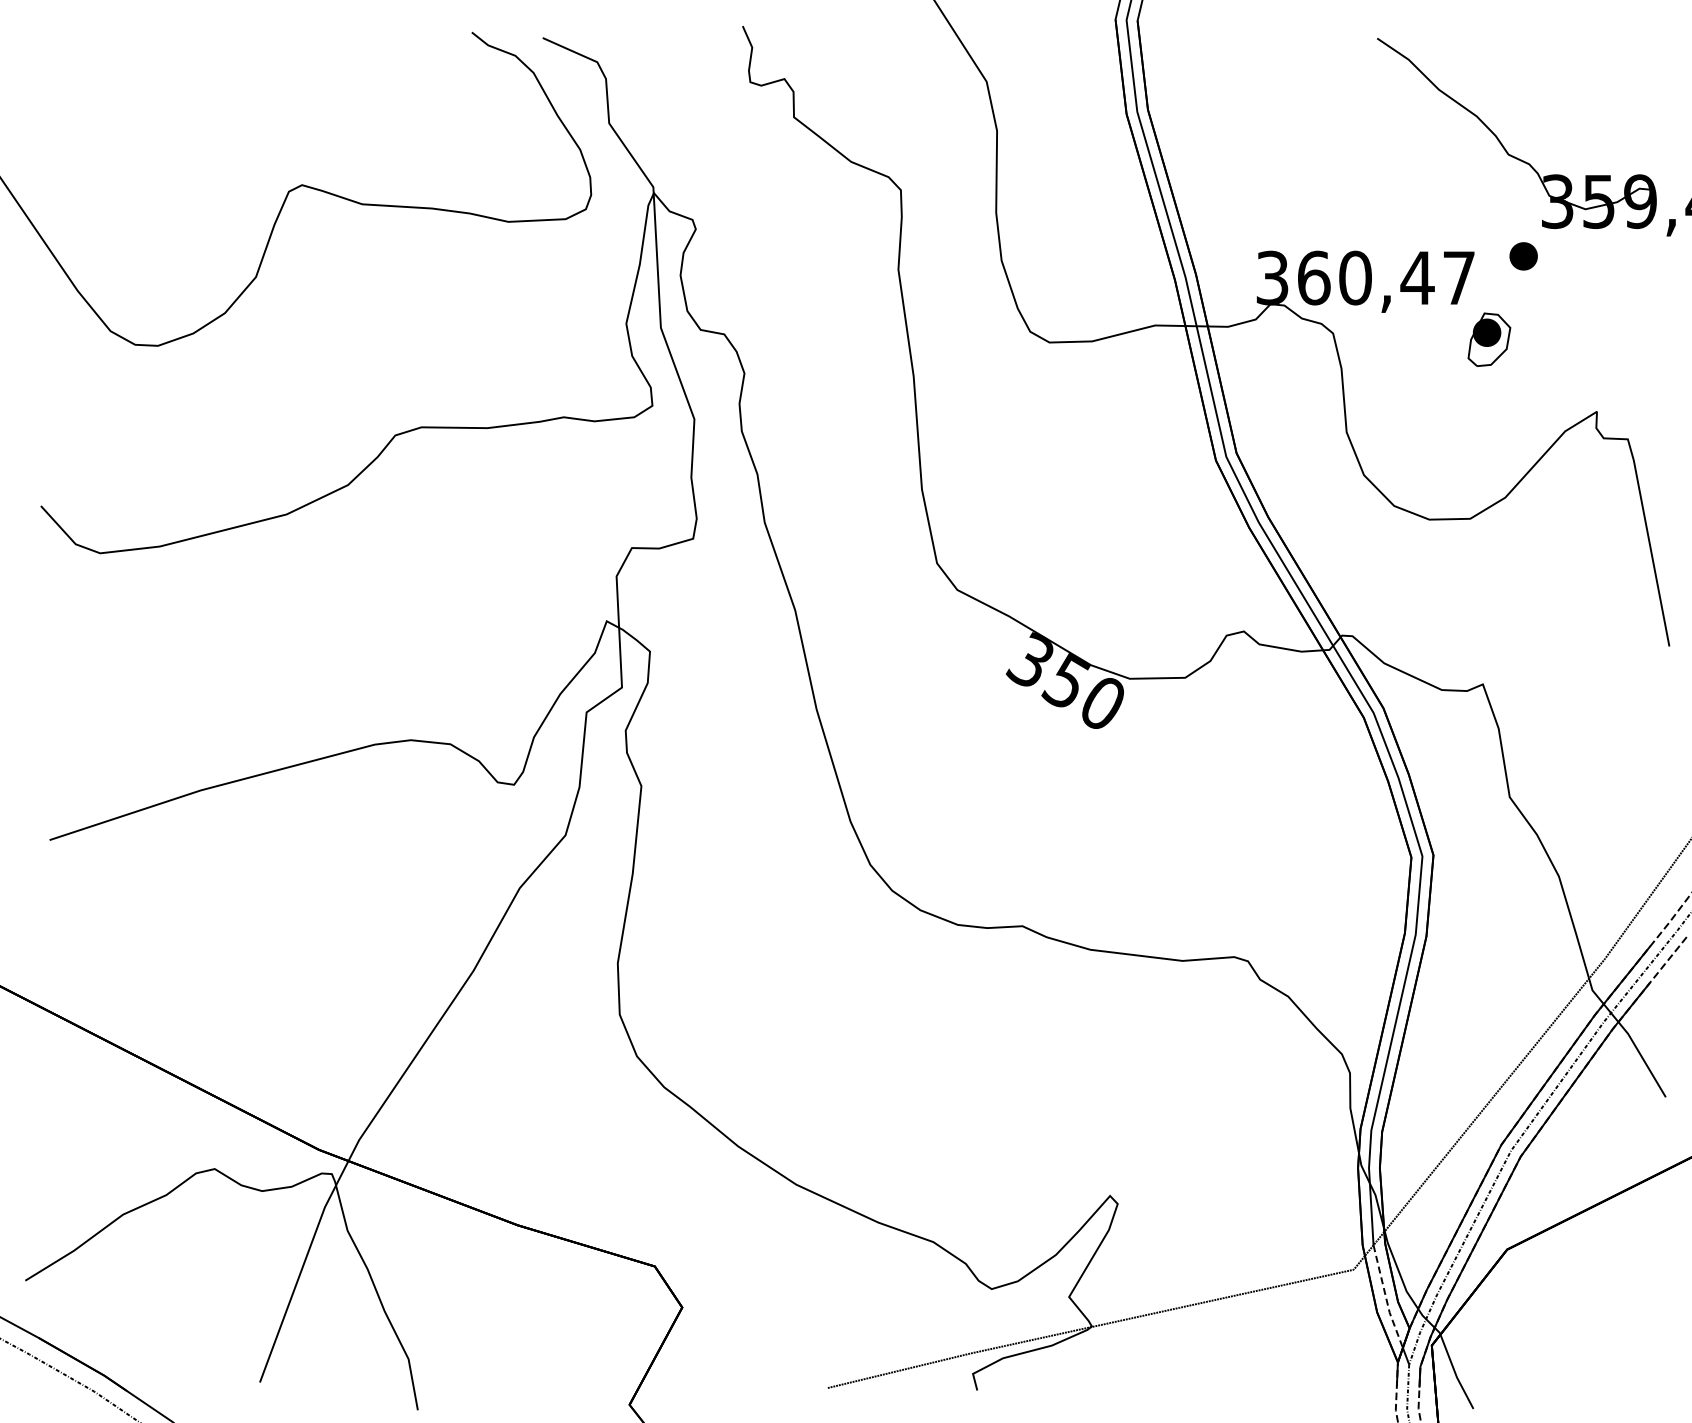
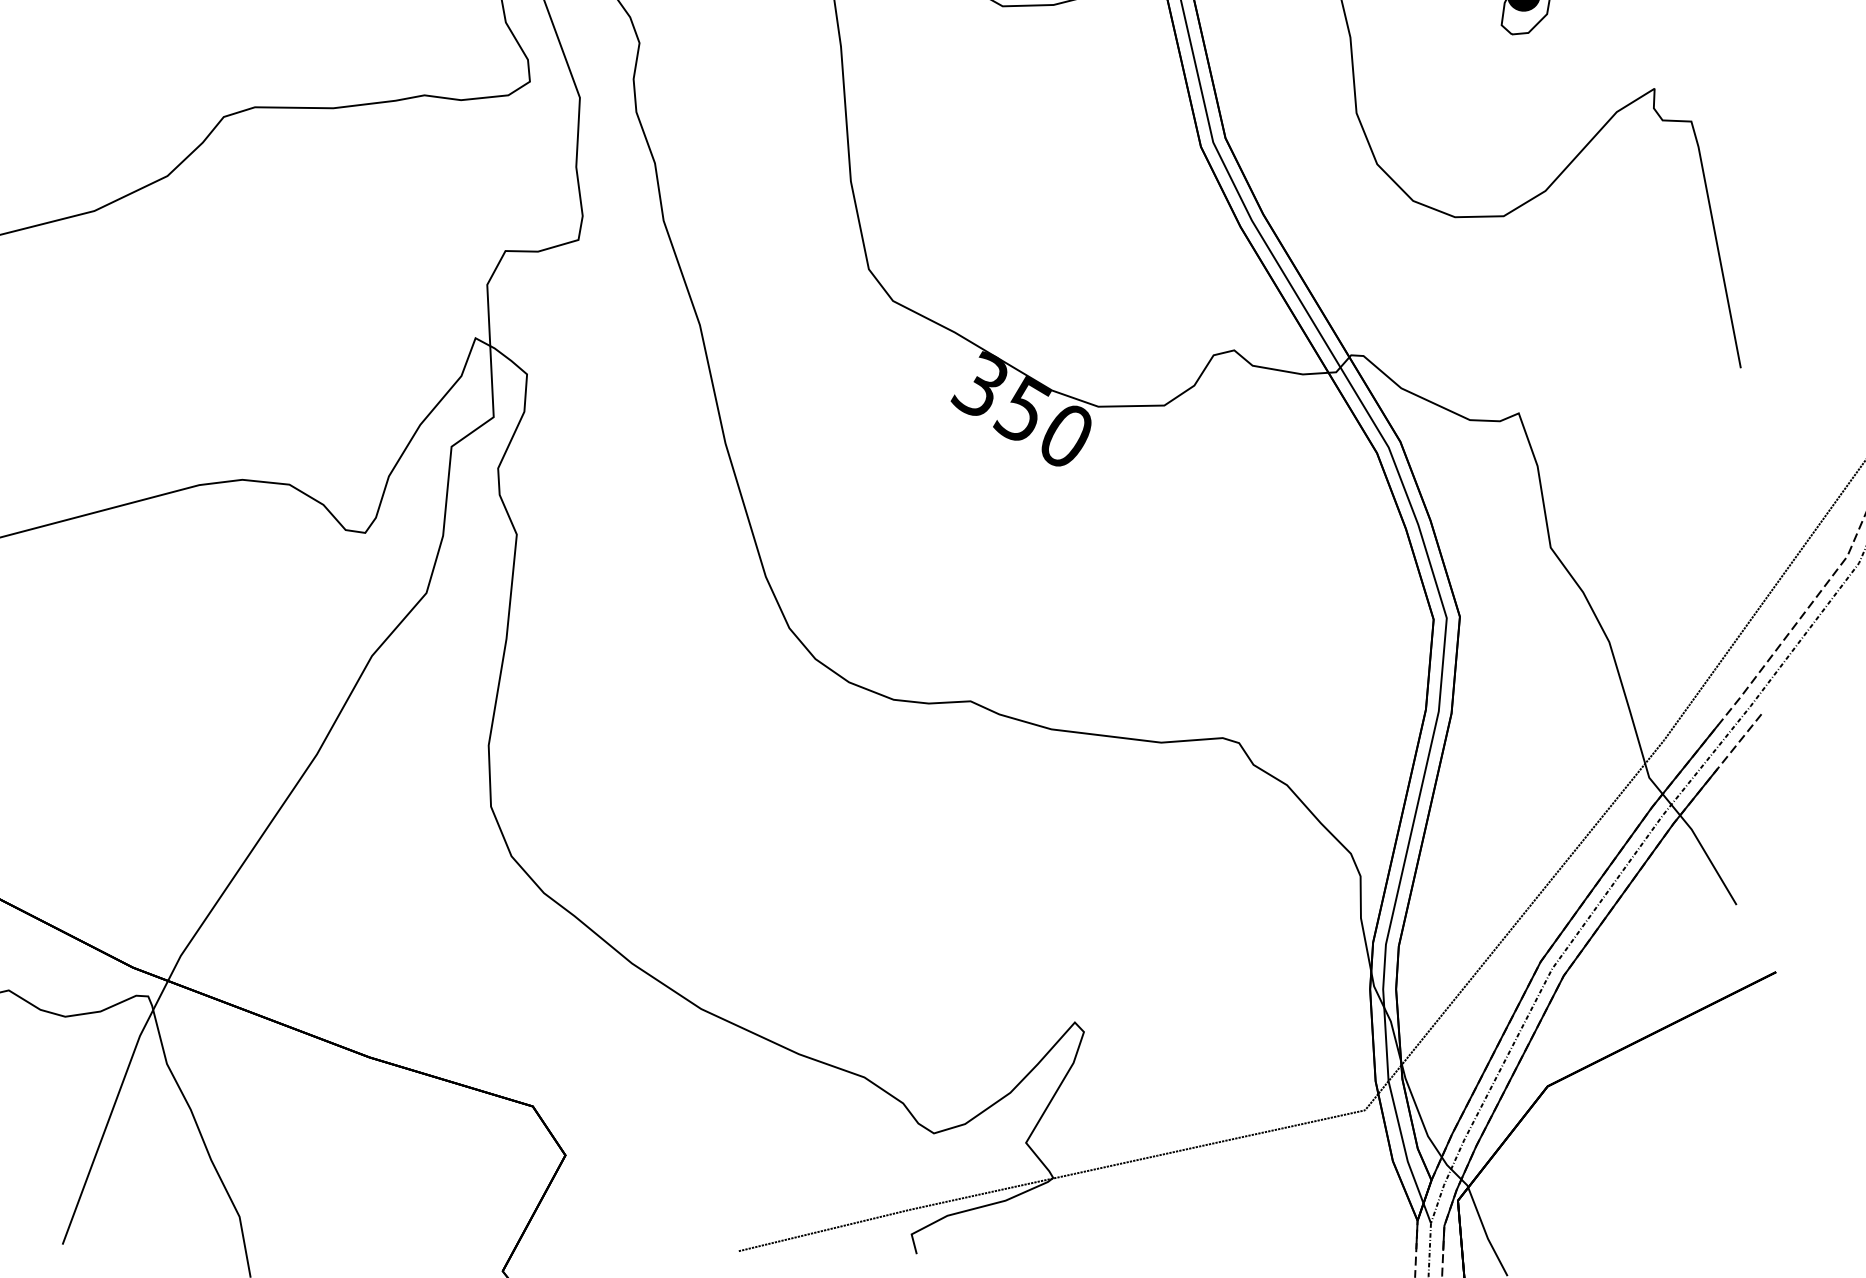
line: (1386, 1298) -> (1403, 1144), dashed -> solid

